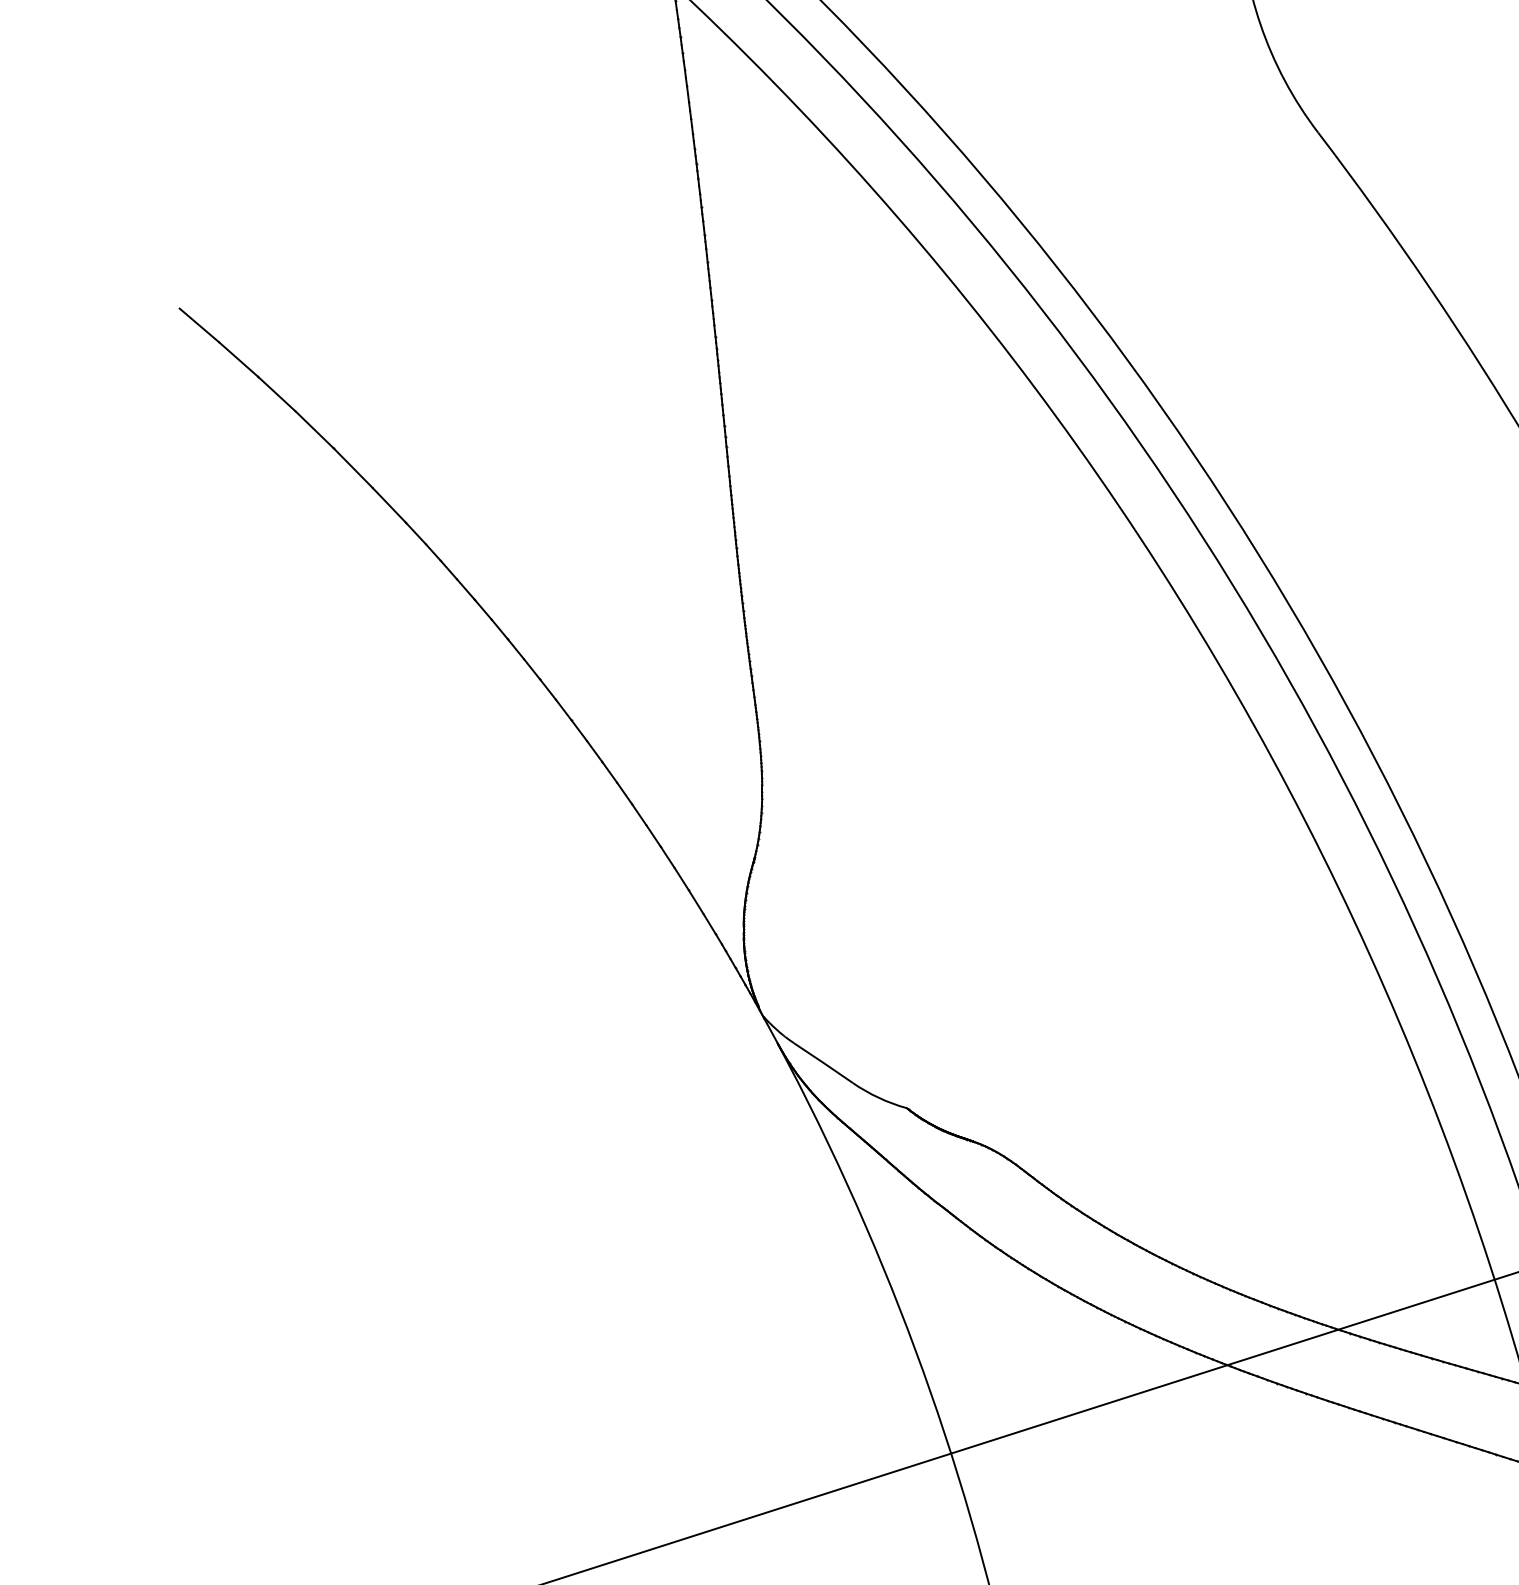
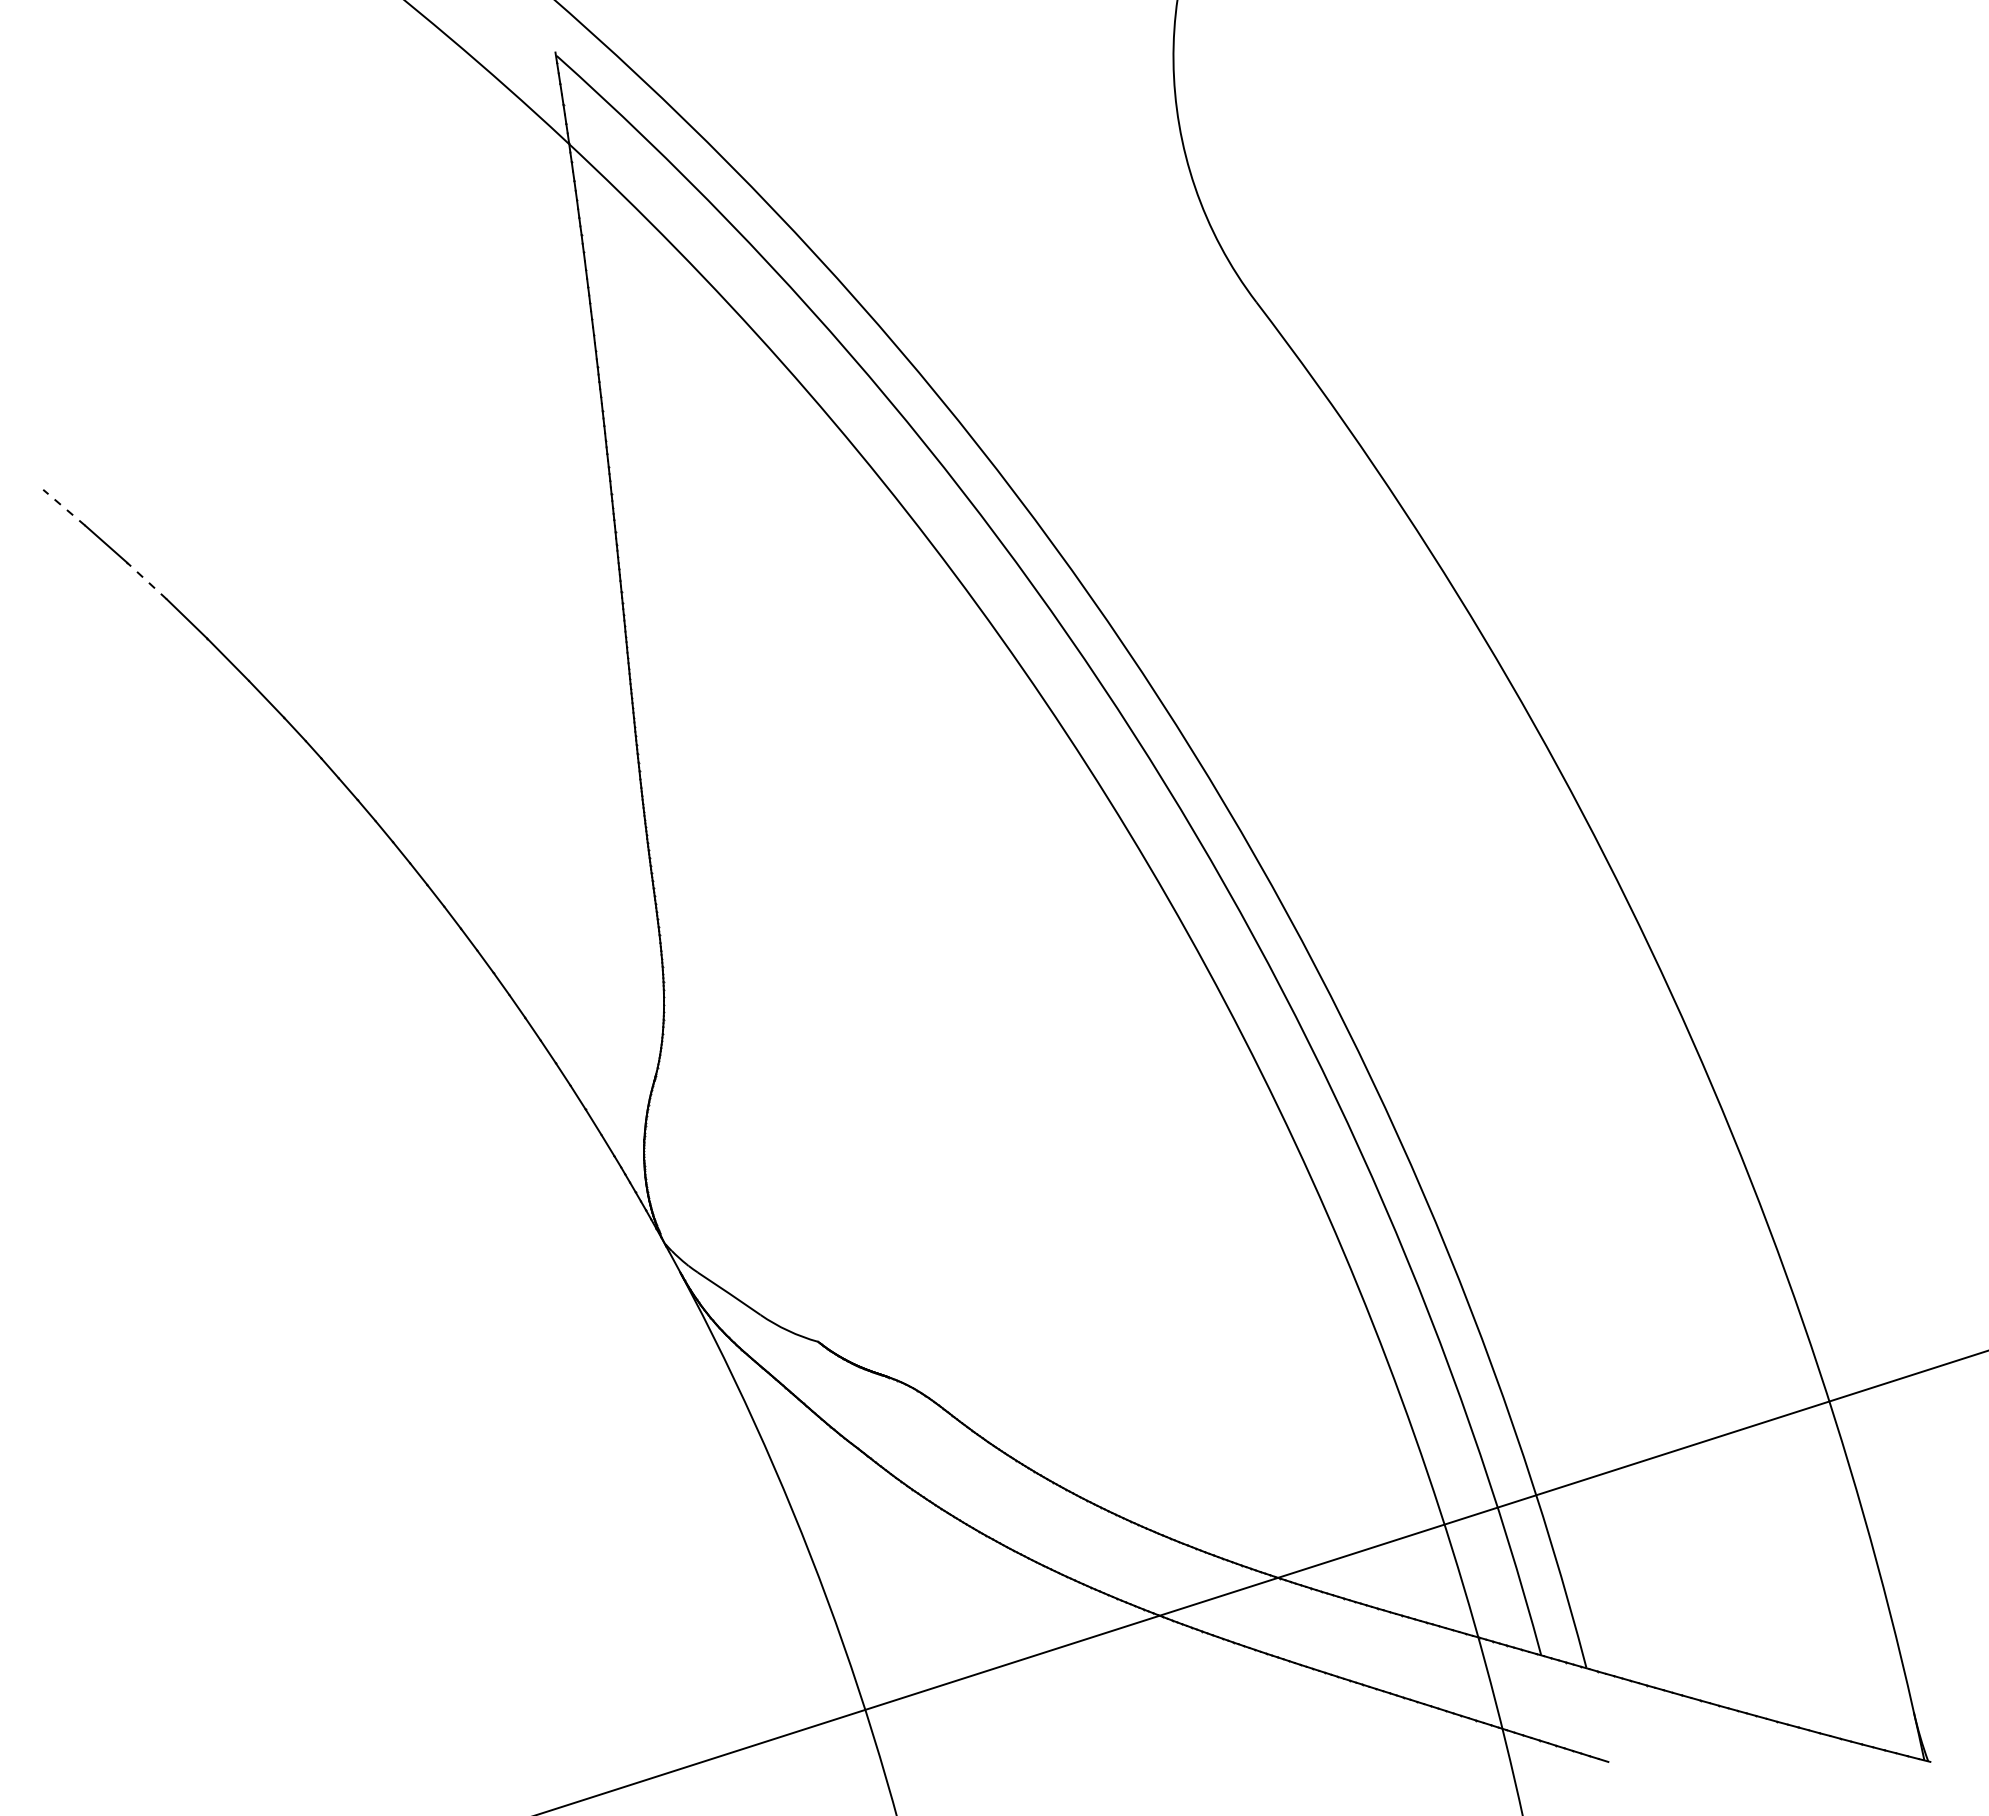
line: (199, 325) -> (64, 507), solid -> dashed
line: (276, 393) -> (146, 580), solid -> dashed

